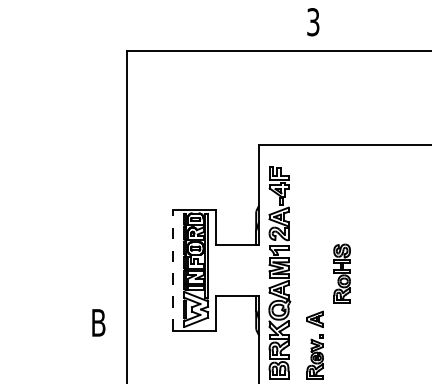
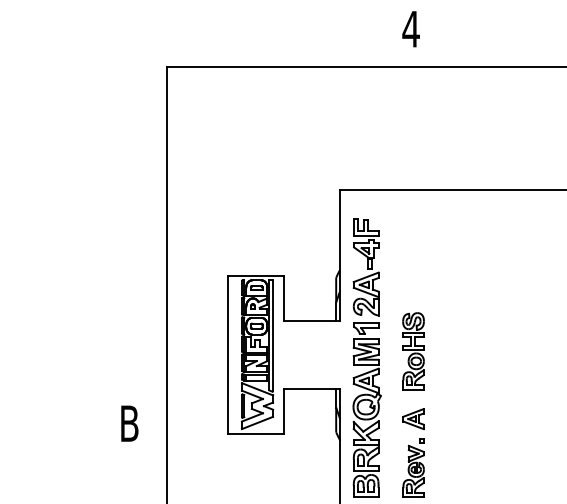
text: (312, 22) -> (410, 29), 3 -> 4
line: (173, 270) -> (227, 354), dashed -> solid
part: (341, 273) -> (412, 351), moved

